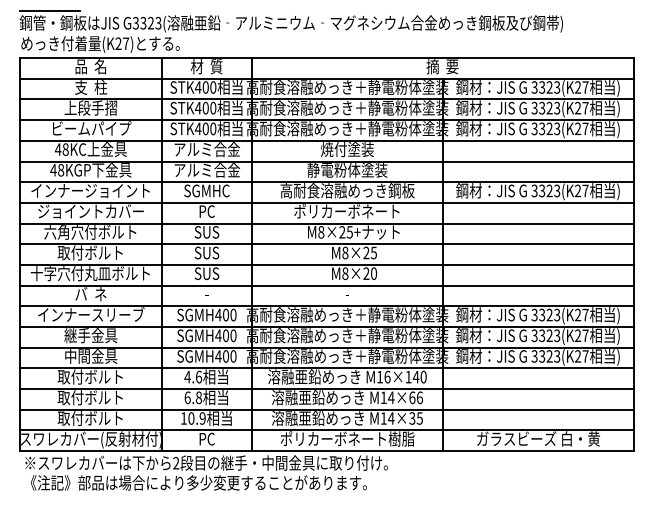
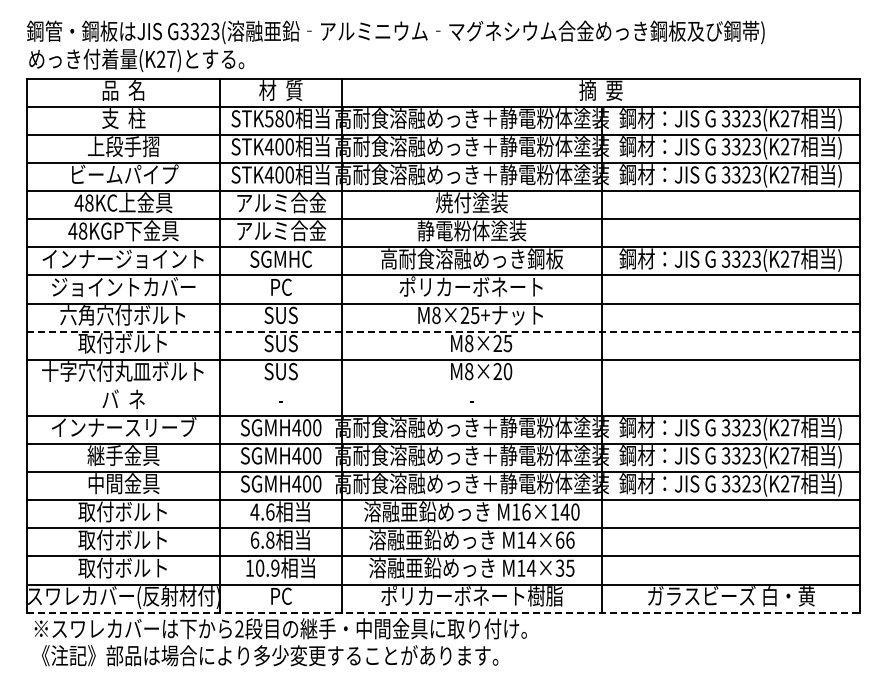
line: (50, 10) -> (68, 14), removed
text: (201, 87) -> (273, 118), STK400 -> STK580
line: (326, 244) -> (443, 331), solid -> dashed
line: (326, 285) -> (443, 387), removed
line: (326, 451) -> (443, 612), solid -> dashed

